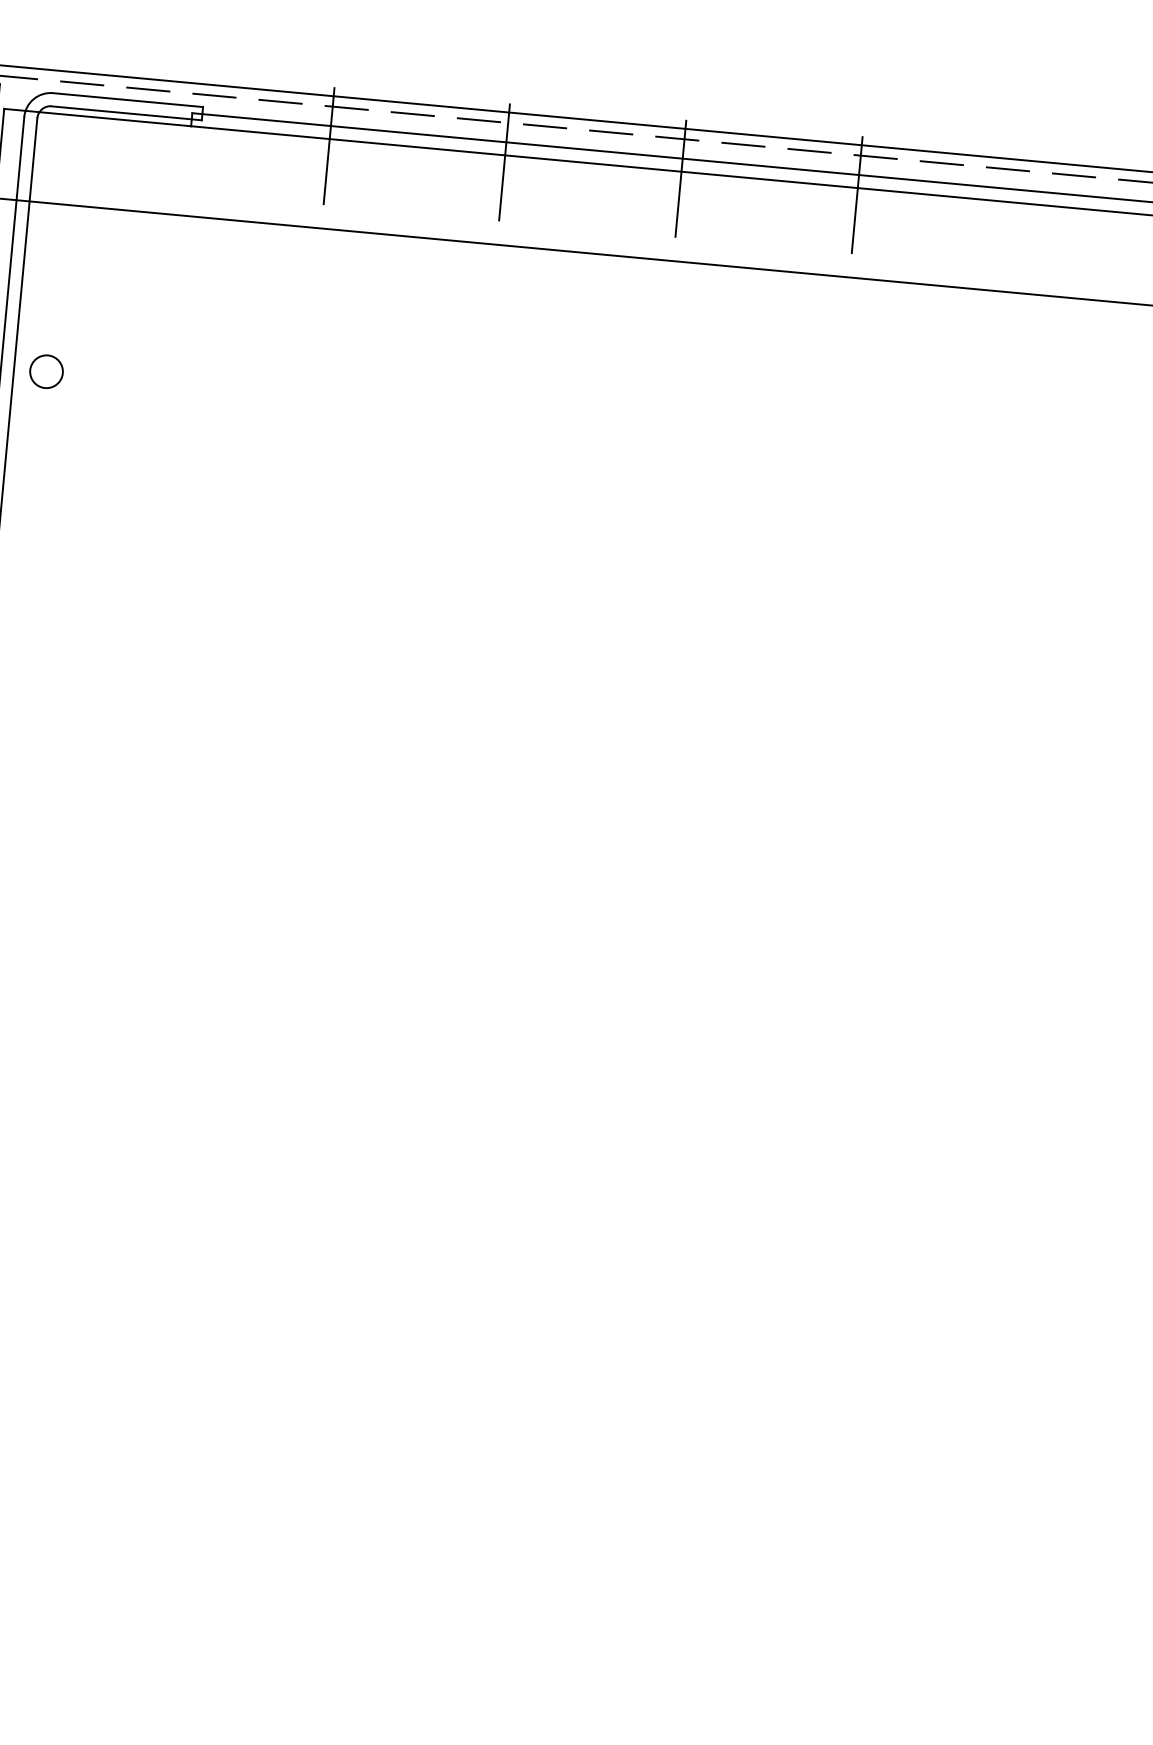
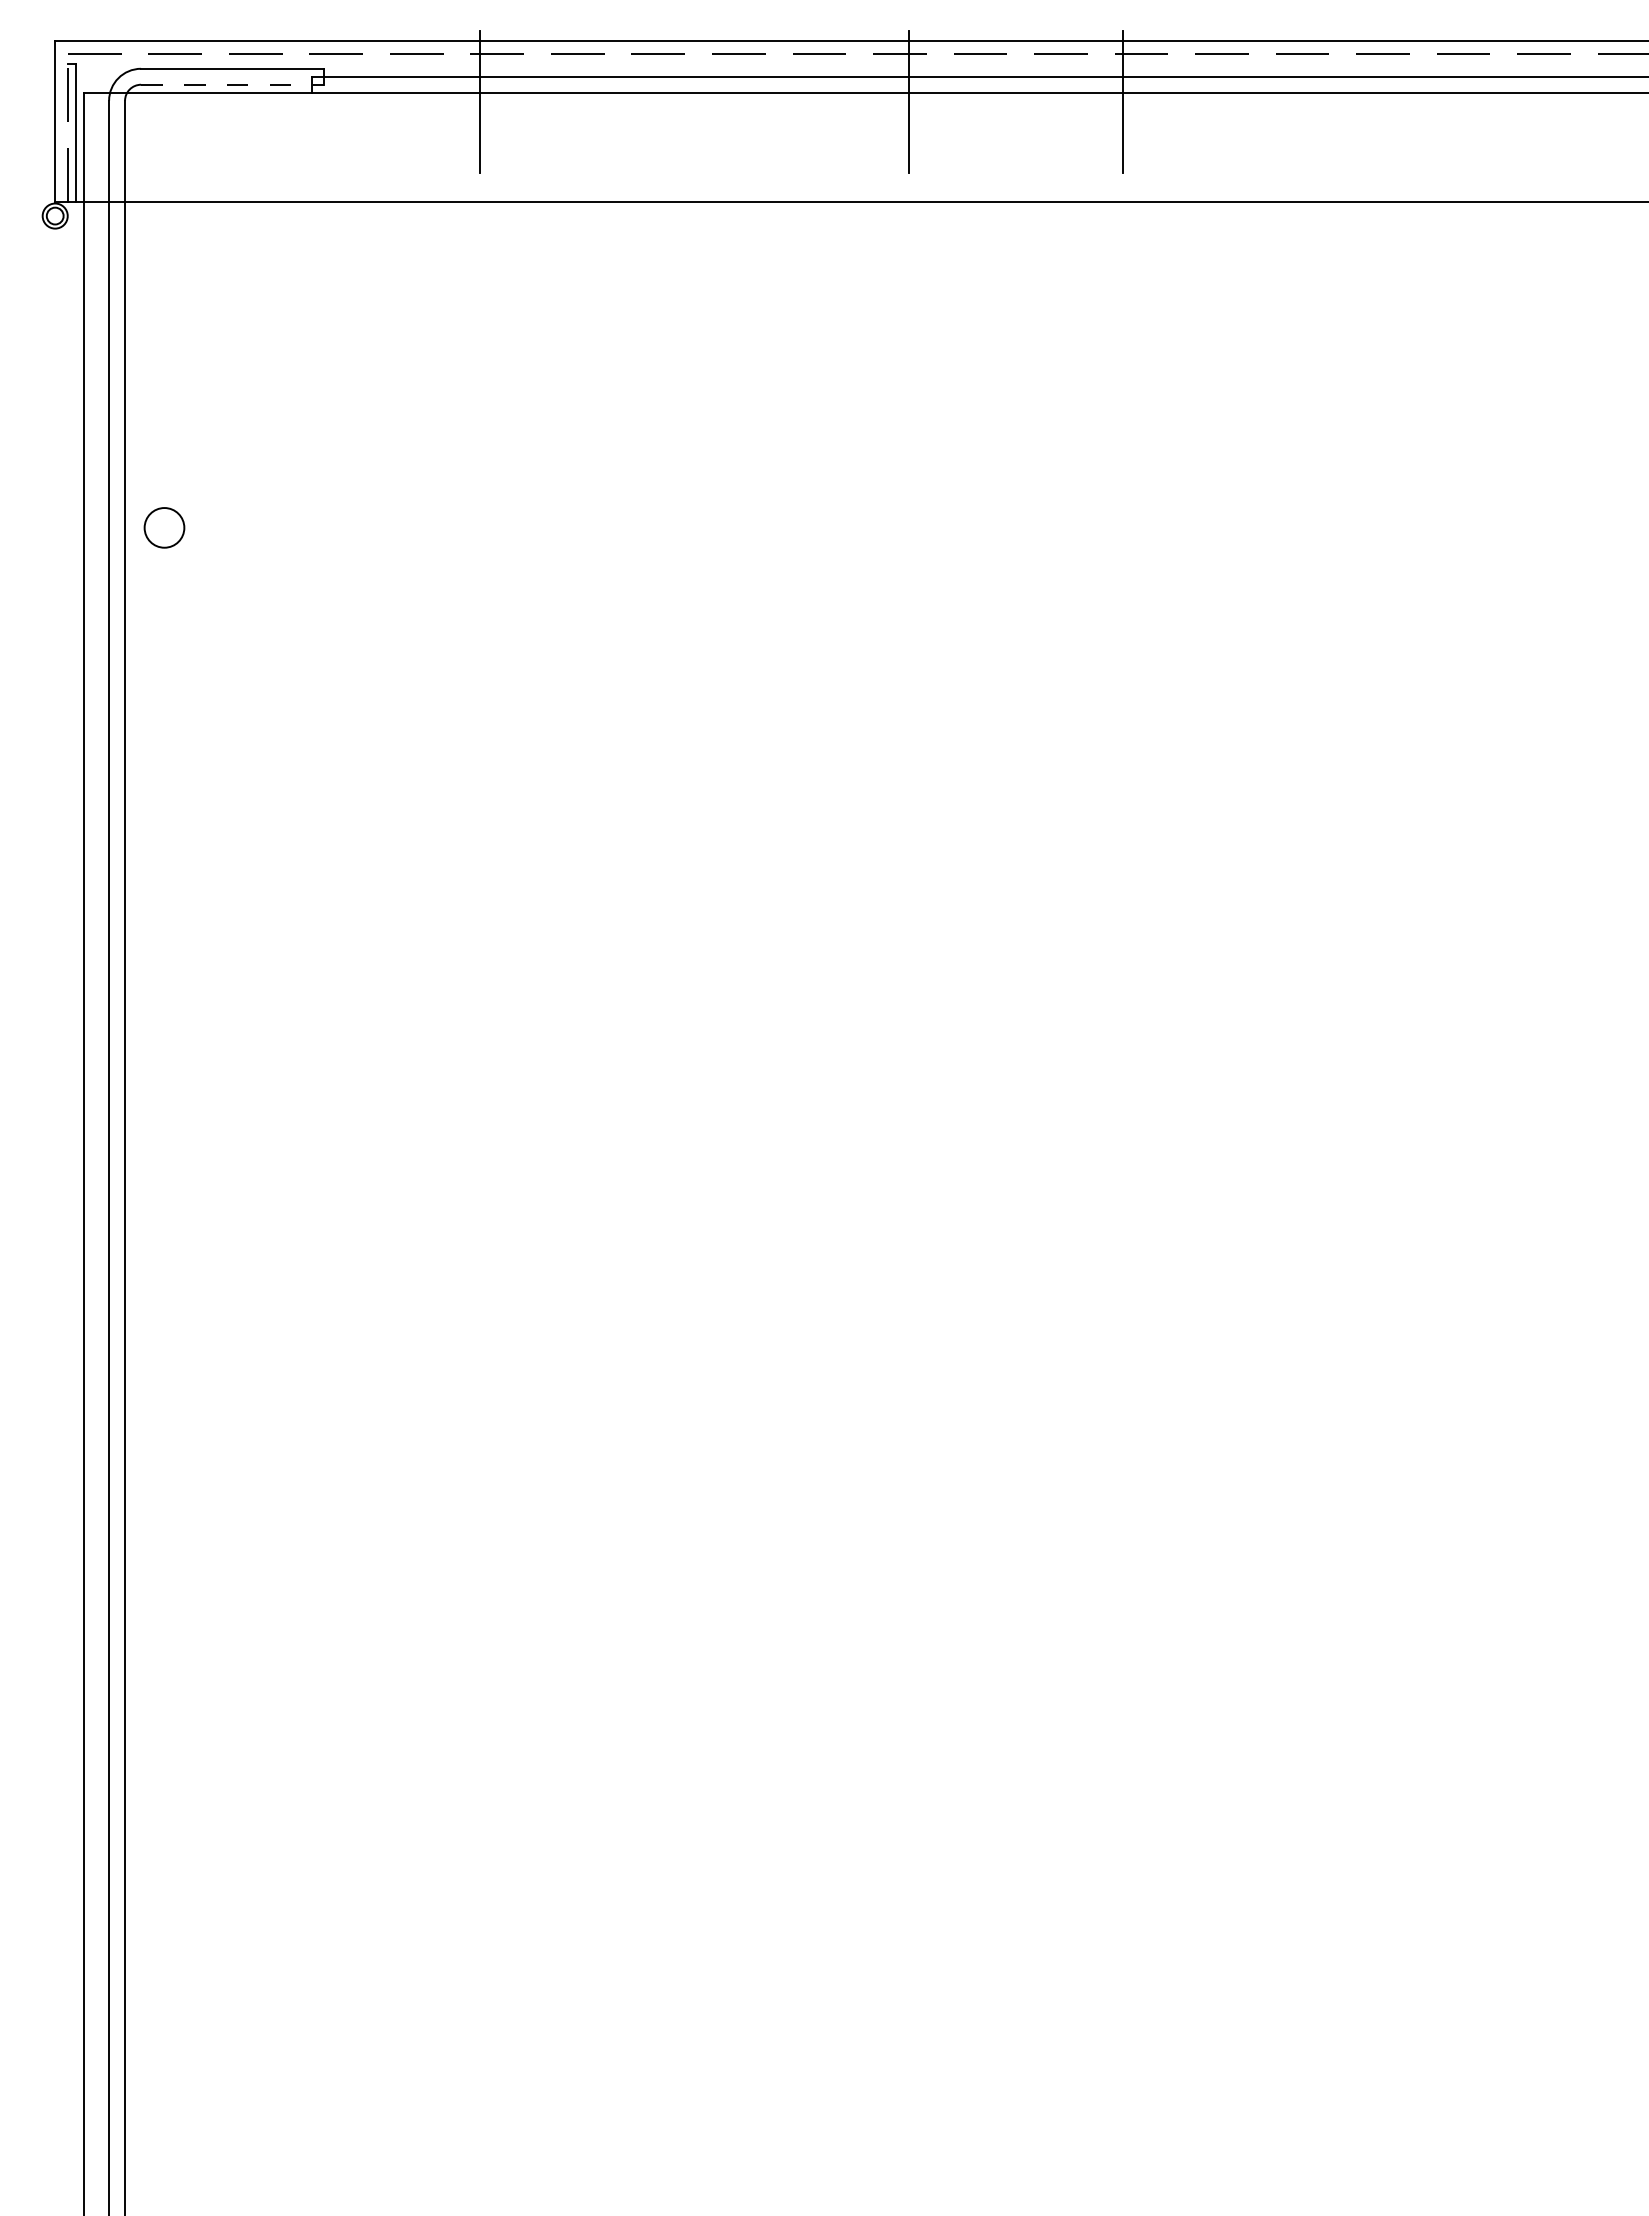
line: (126, 113) -> (232, 84), solid -> dashed
line: (504, 162) -> (693, 101), removed
circle: (46, 371) -> (164, 527), moved

